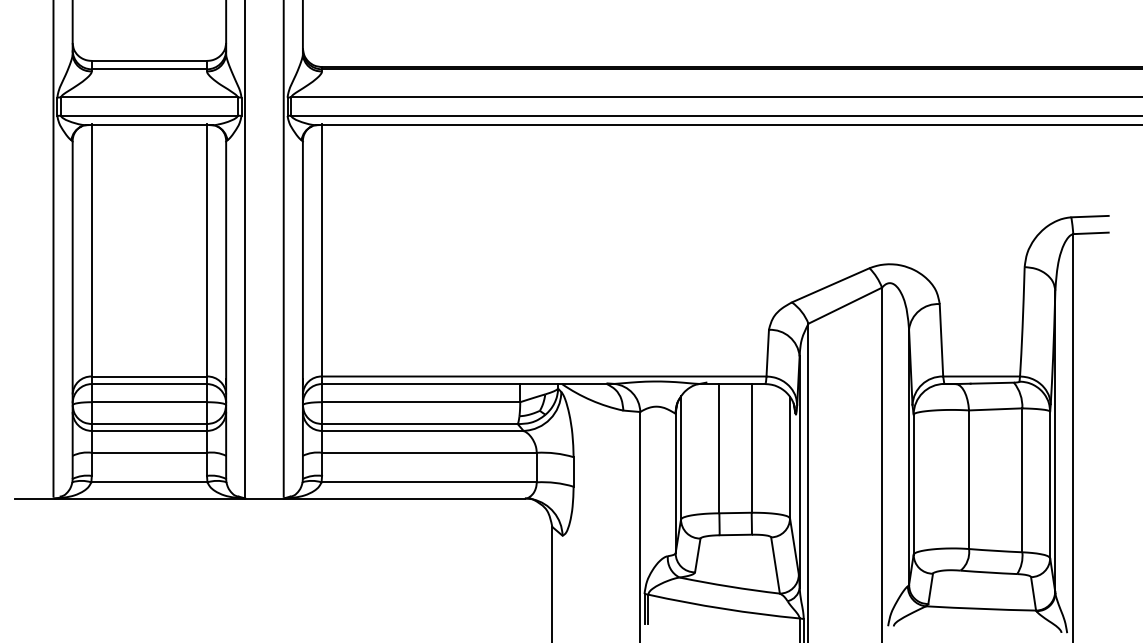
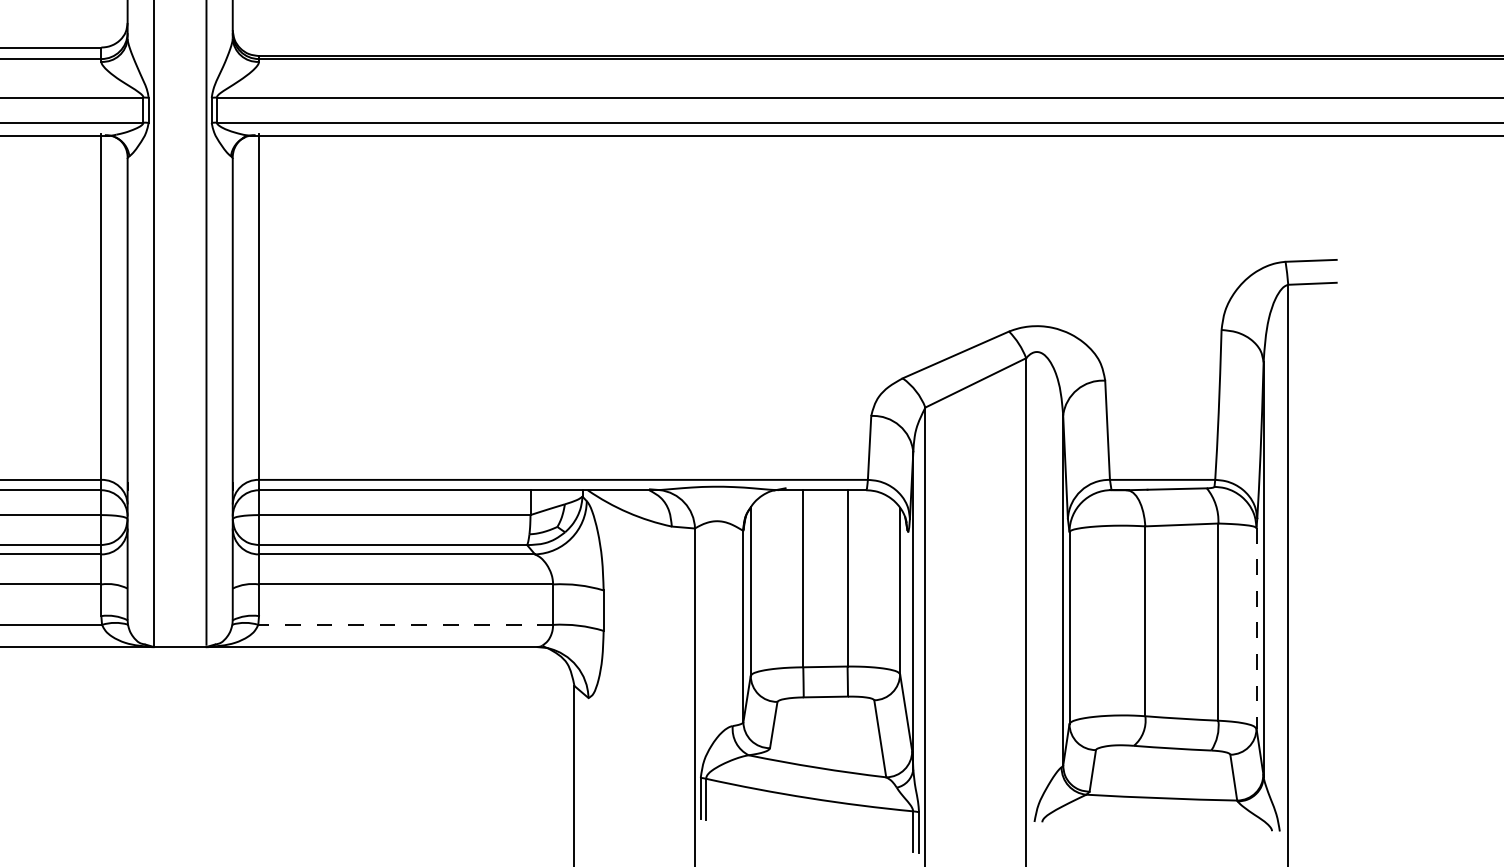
line: (429, 482) -> (406, 625), solid -> dashed
line: (1050, 485) -> (1256, 629), solid -> dashed

